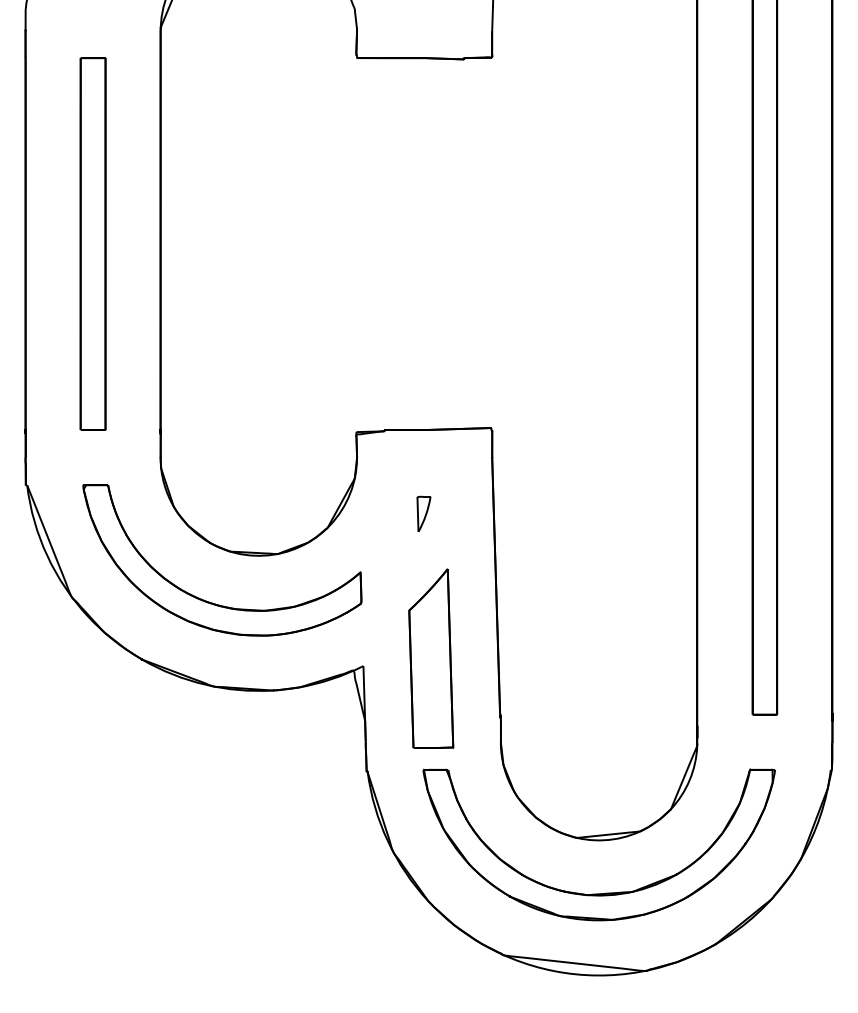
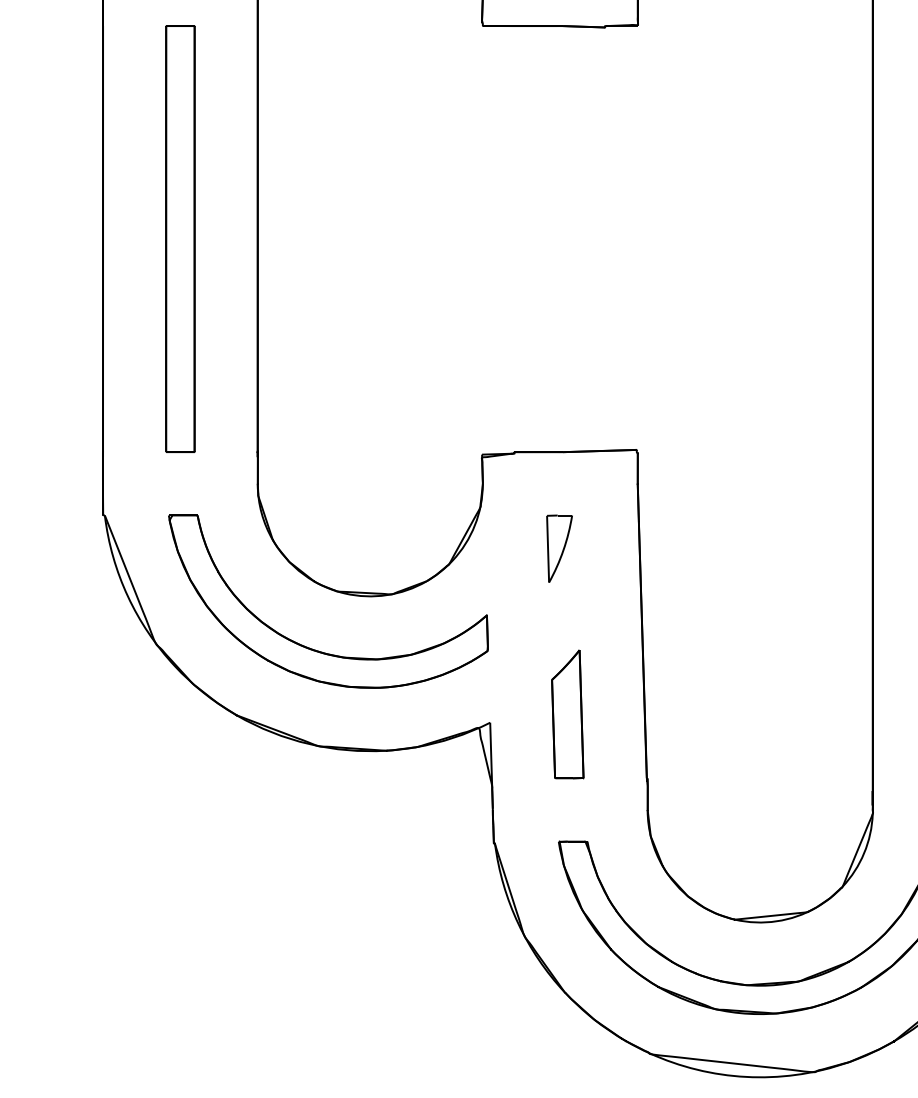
part: (423, 513) -> (559, 547), size x1.67
part: (430, 658) -> (567, 714), size x0.62

